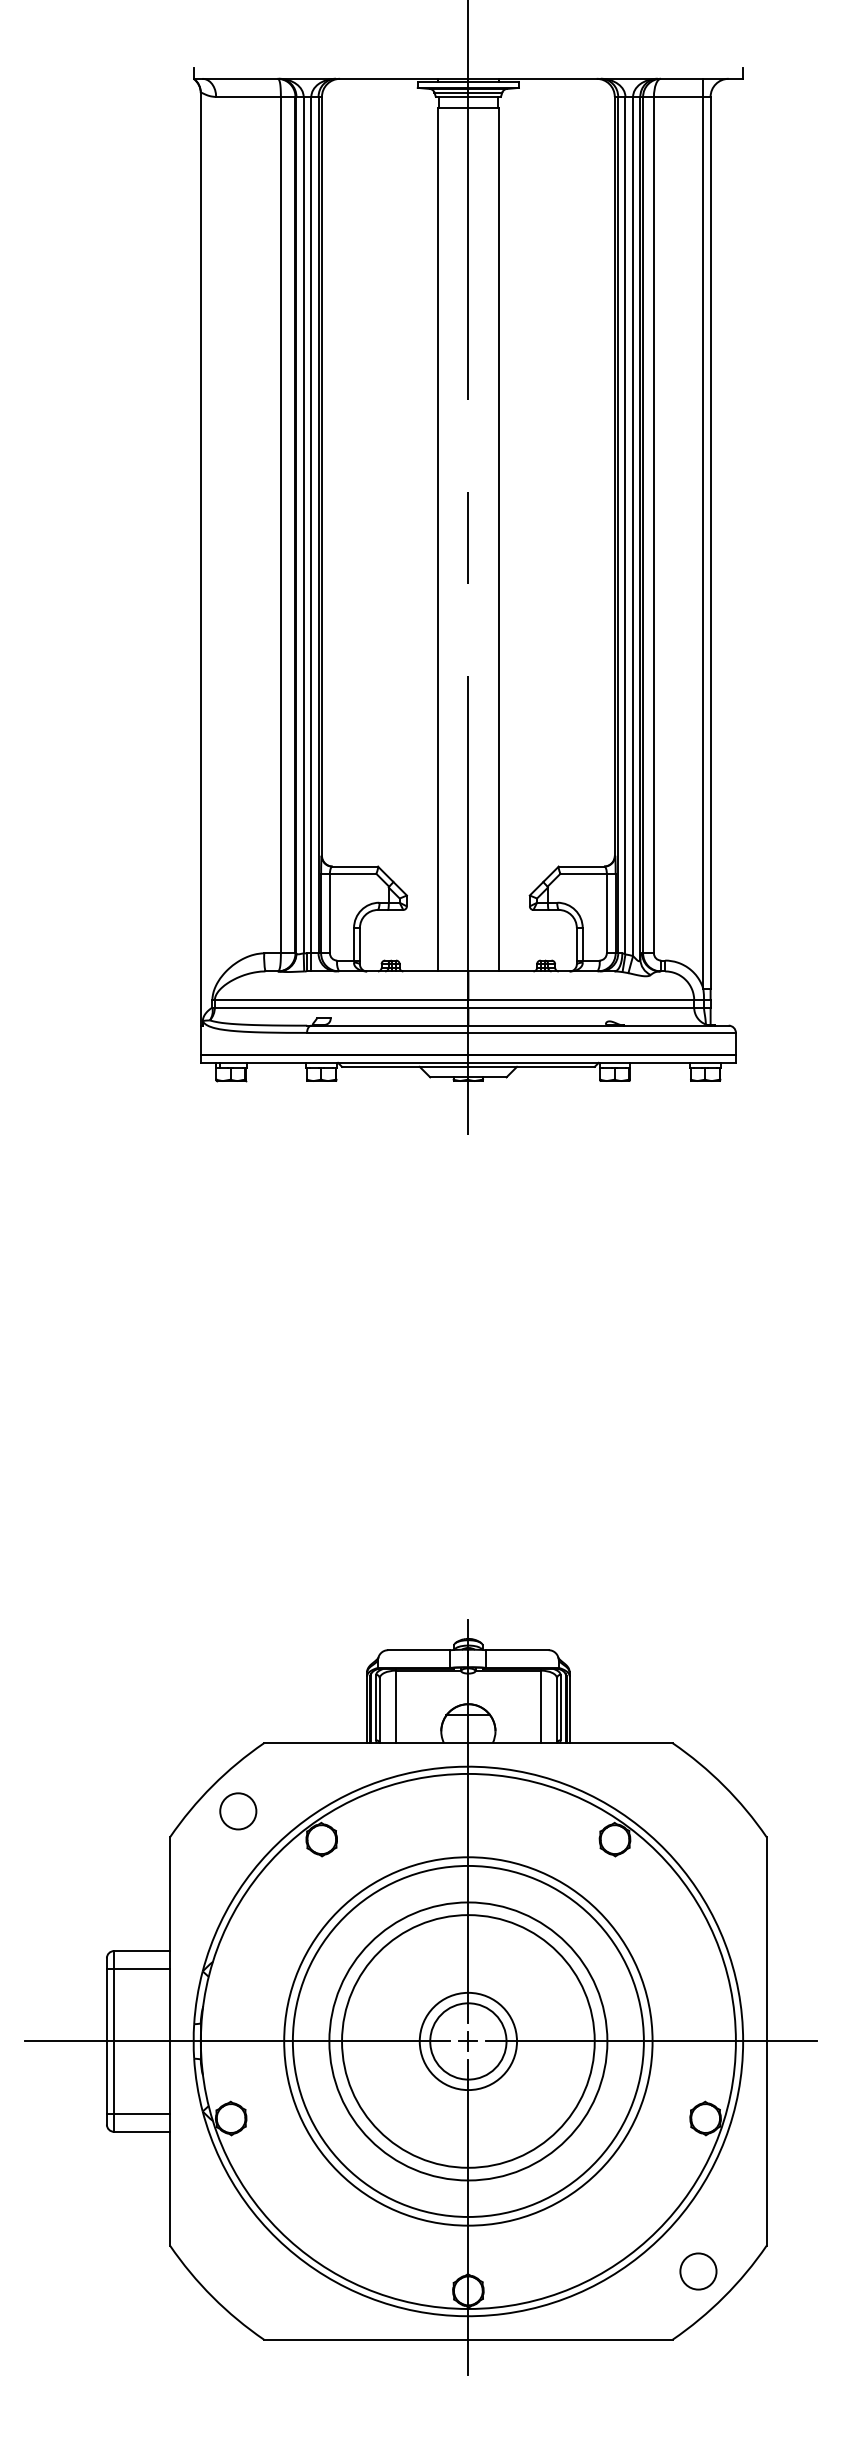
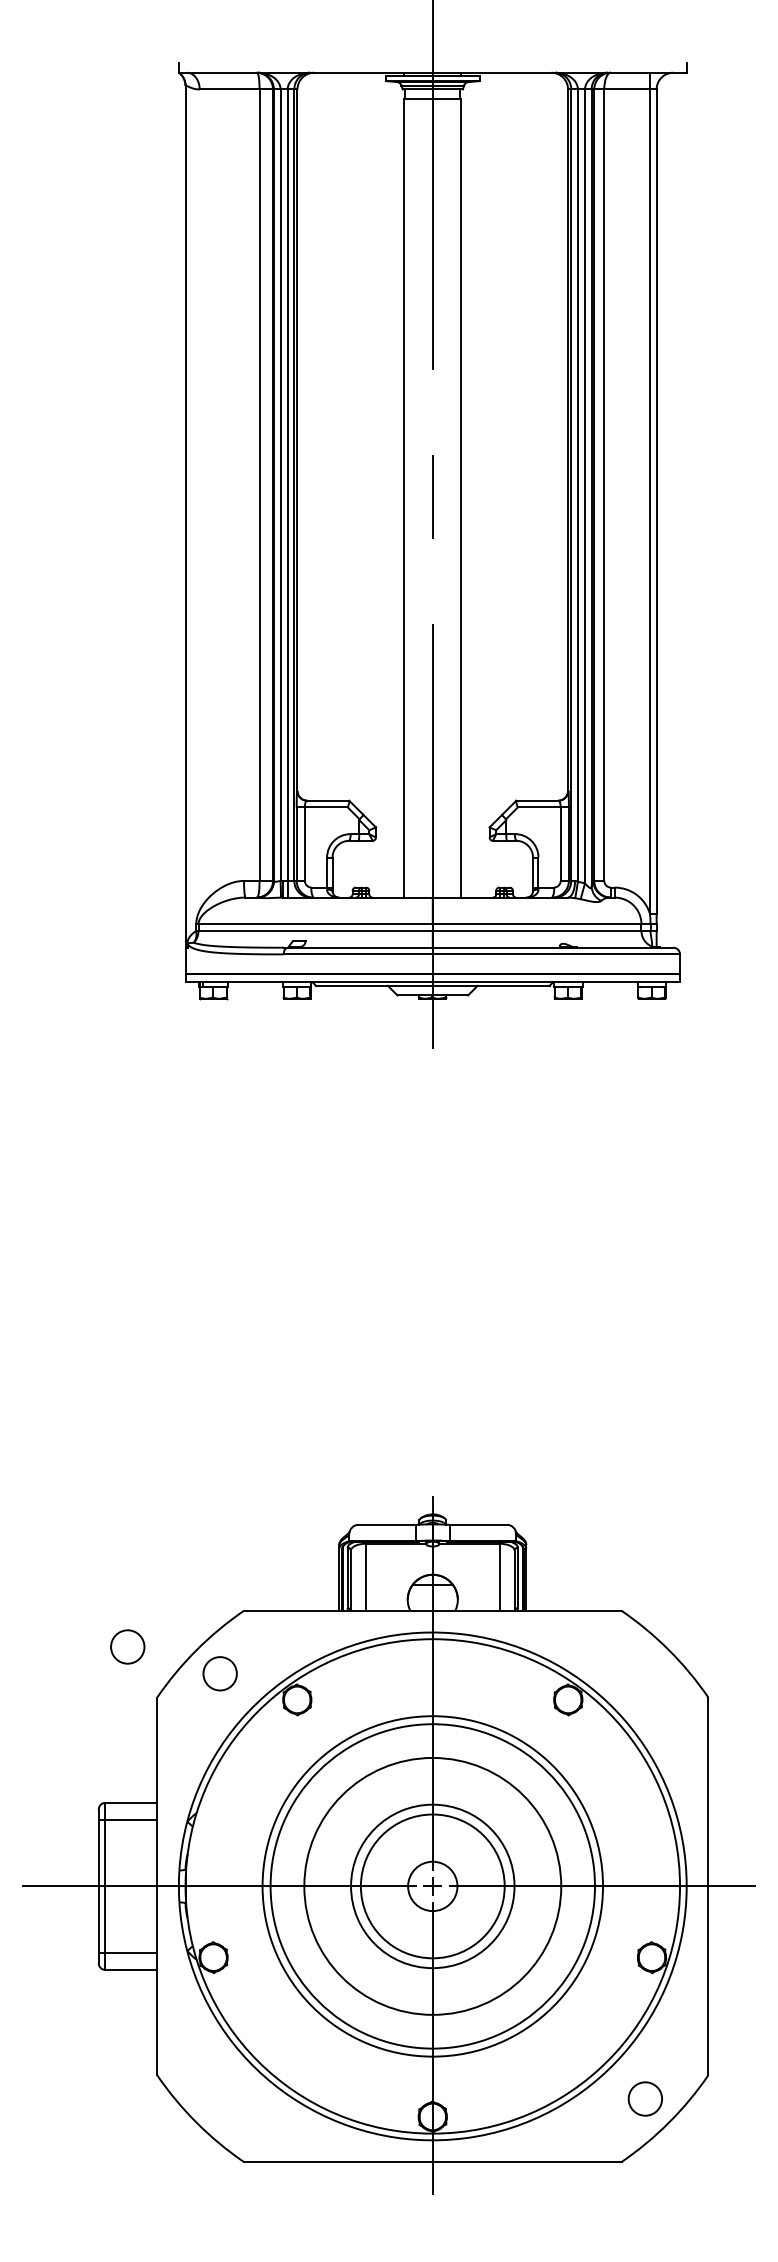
circle: (138, 1782) -> (127, 1647), added
circle: (468, 2041) -> (432, 1886), size x0.7
circle: (468, 2041) -> (432, 1886), size x0.7
circle: (468, 2041) -> (432, 1886), size x1.6

